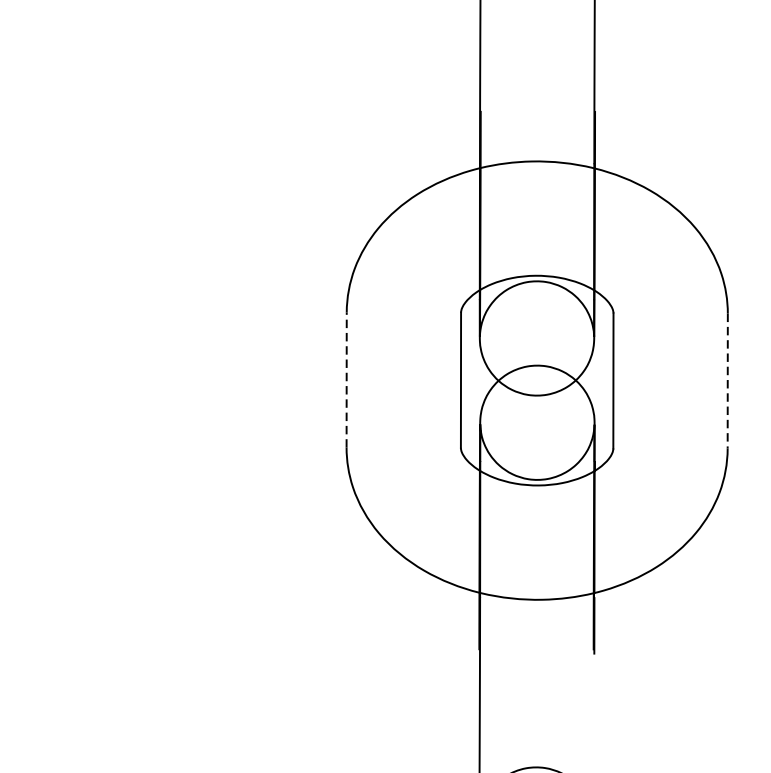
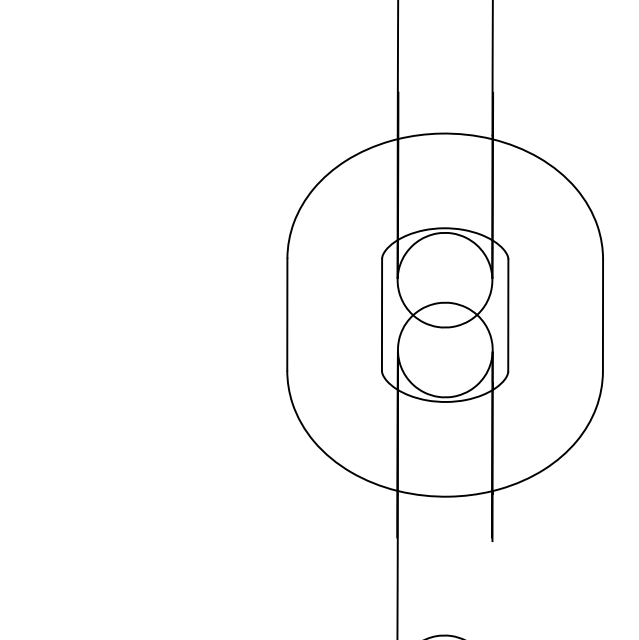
line: (346, 379) -> (287, 314), dashed -> solid
line: (728, 381) -> (603, 315), dashed -> solid

